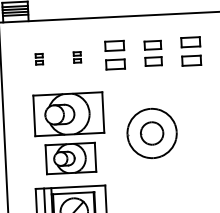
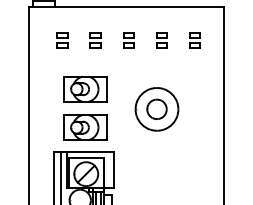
part: (191, 52) -> (194, 40), size x0.62
part: (153, 53) -> (161, 40), size x0.71
part: (115, 55) -> (128, 40), size x0.62
part: (77, 57) -> (95, 40), size x1.67
part: (39, 59) -> (62, 40), size x1.67
part: (68, 114) -> (85, 89), size x0.71

